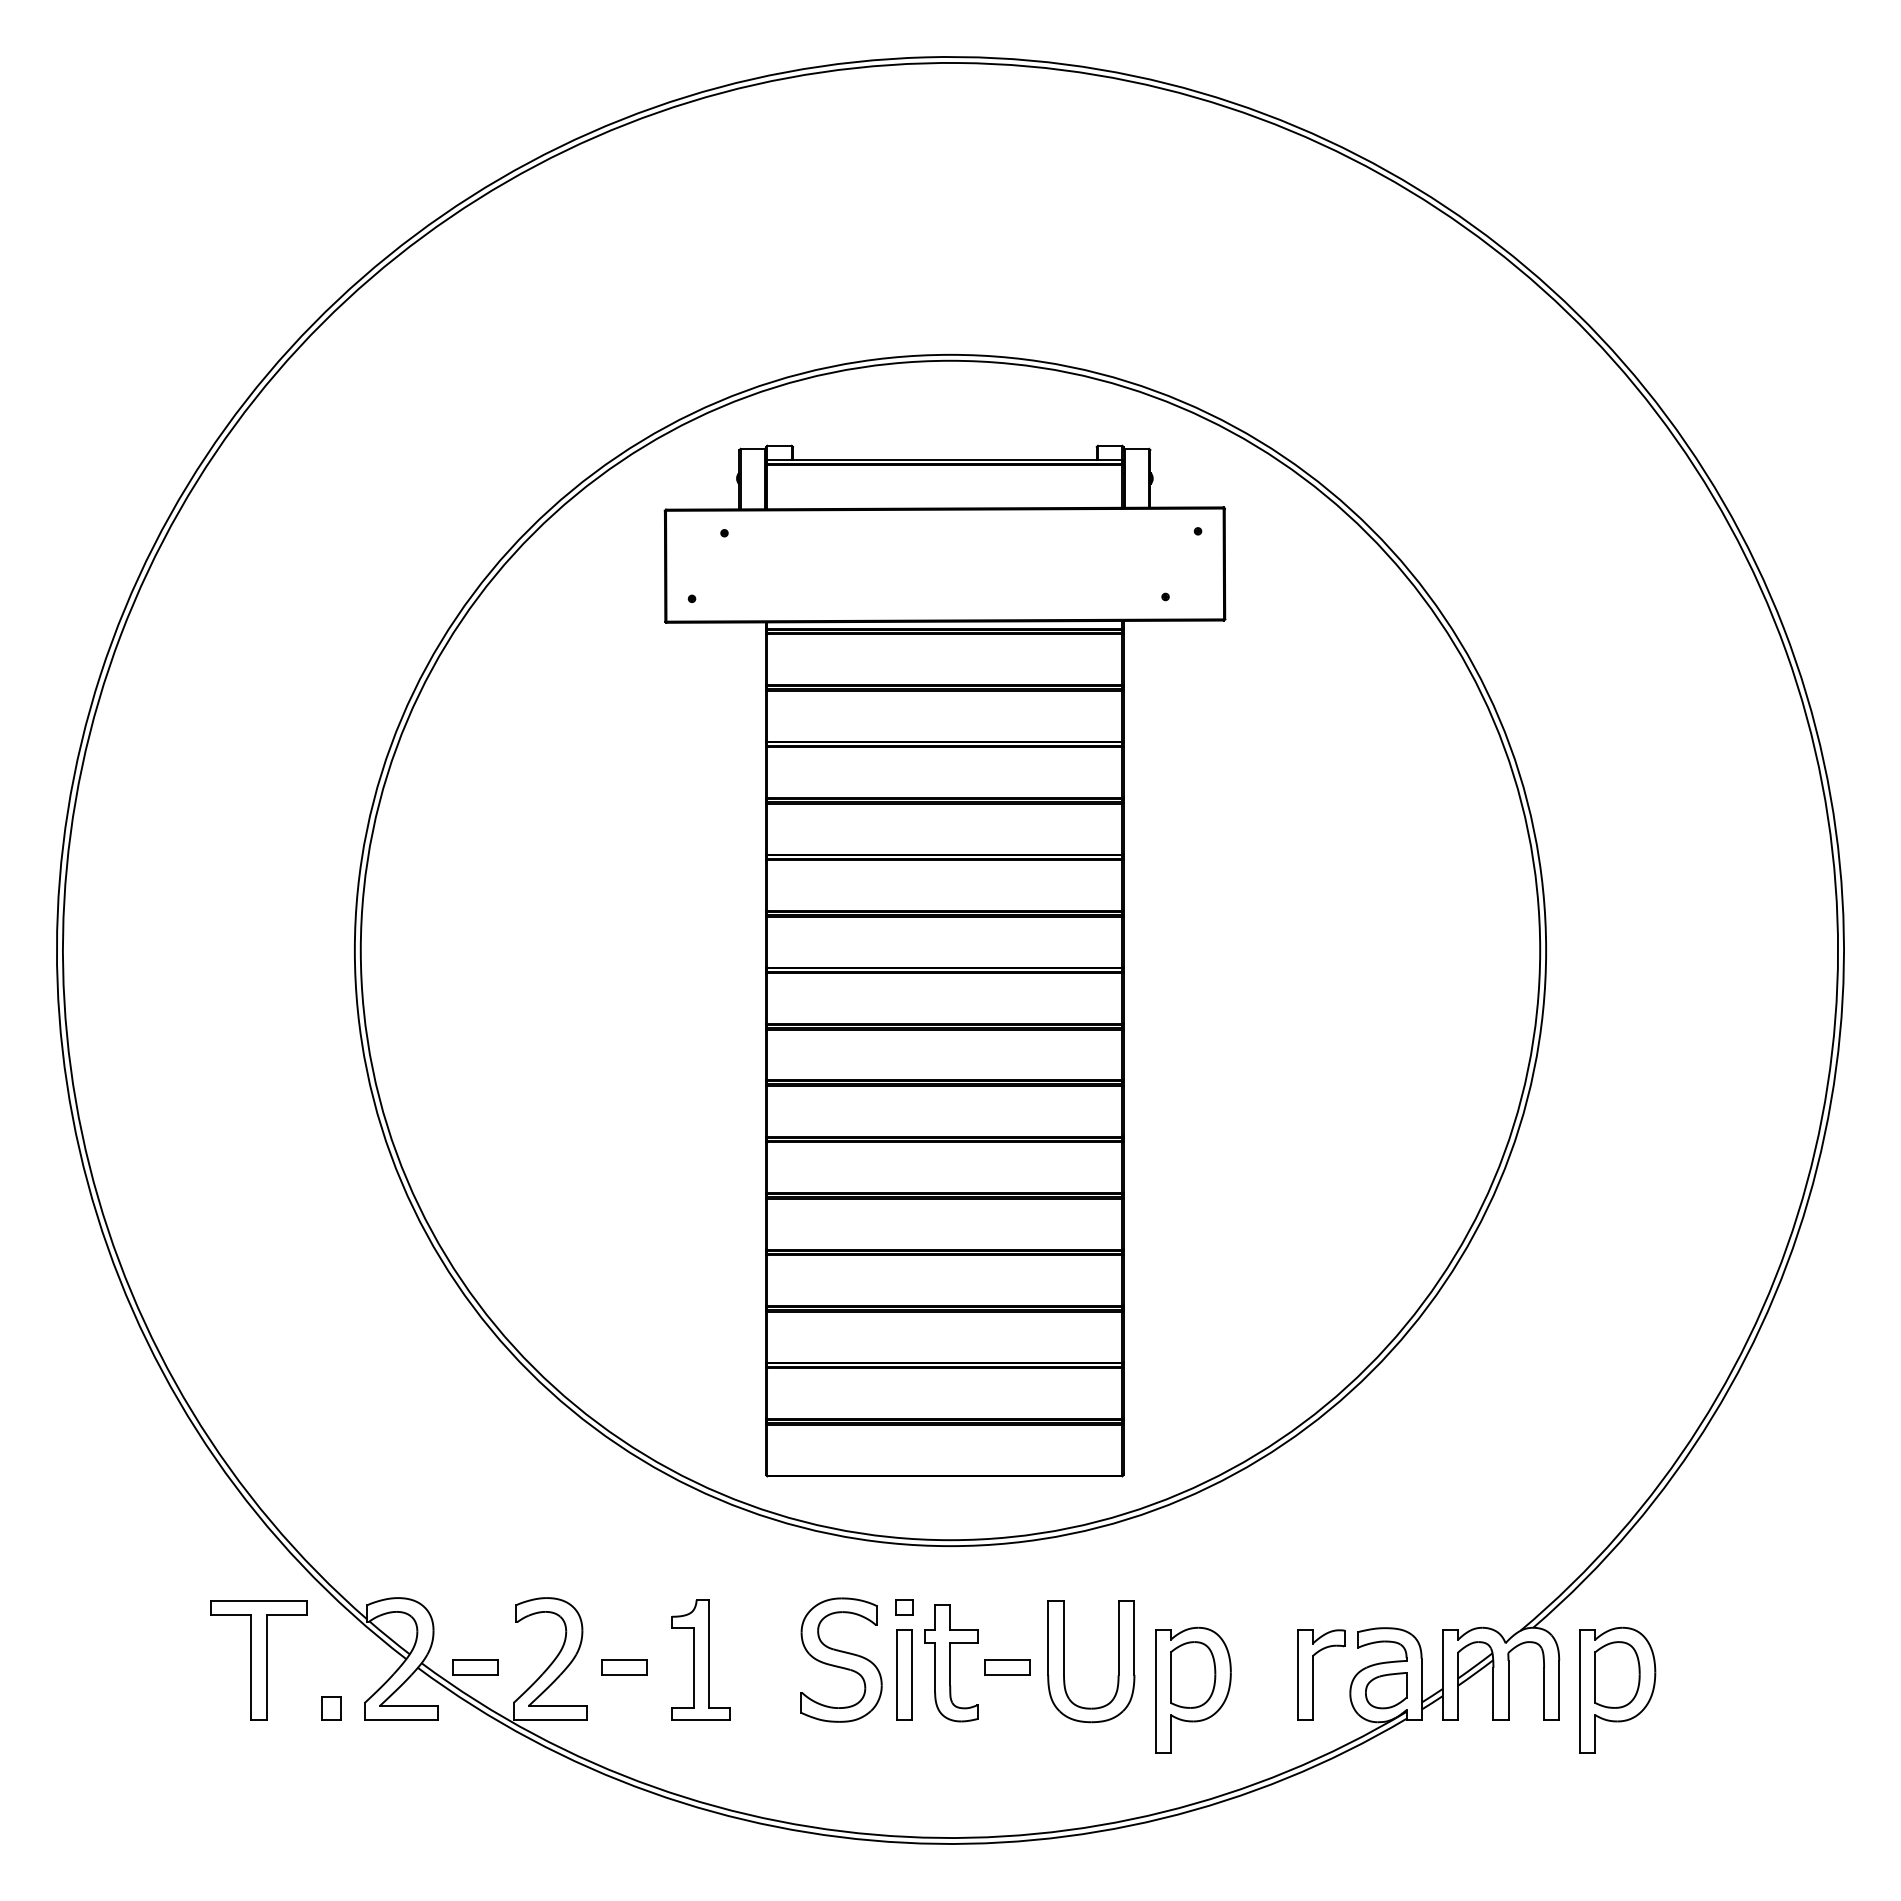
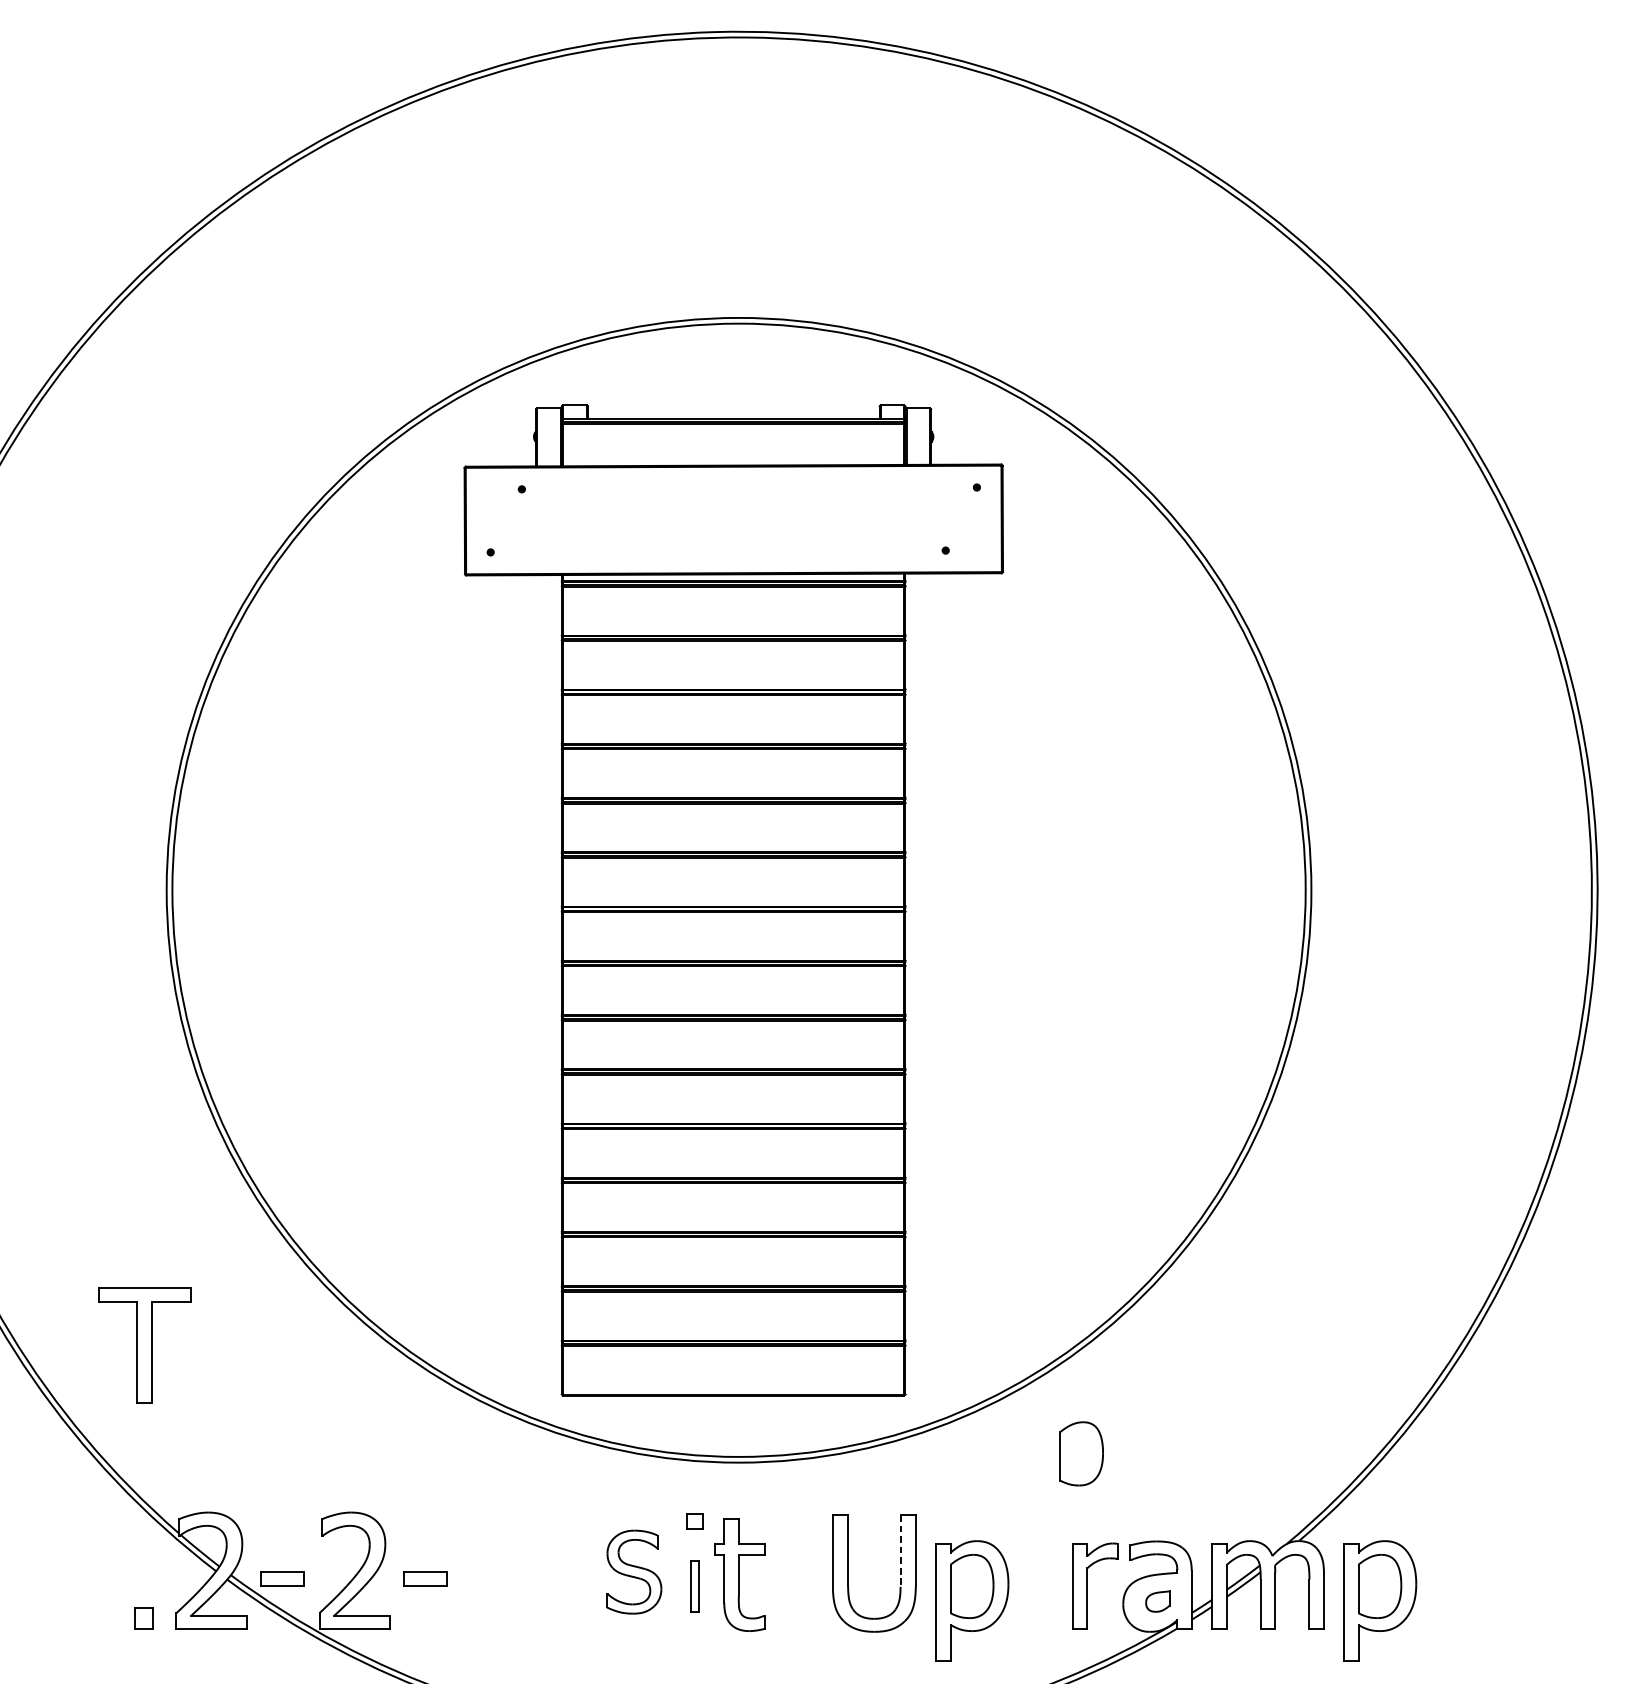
part: (1307, 1536) -> (1082, 1453), added
line: (1118, 1638) -> (900, 1551), solid -> dashed
part: (700, 1659) -> (498, 1571), removed
part: (841, 1659) -> (634, 1571), size x0.7
part: (258, 1660) -> (144, 1345), moved
part: (1007, 1667) -> (793, 1579), removed
part: (904, 1674) -> (694, 1585), size x0.6
part: (1386, 1690) -> (1158, 1601), size x0.6

